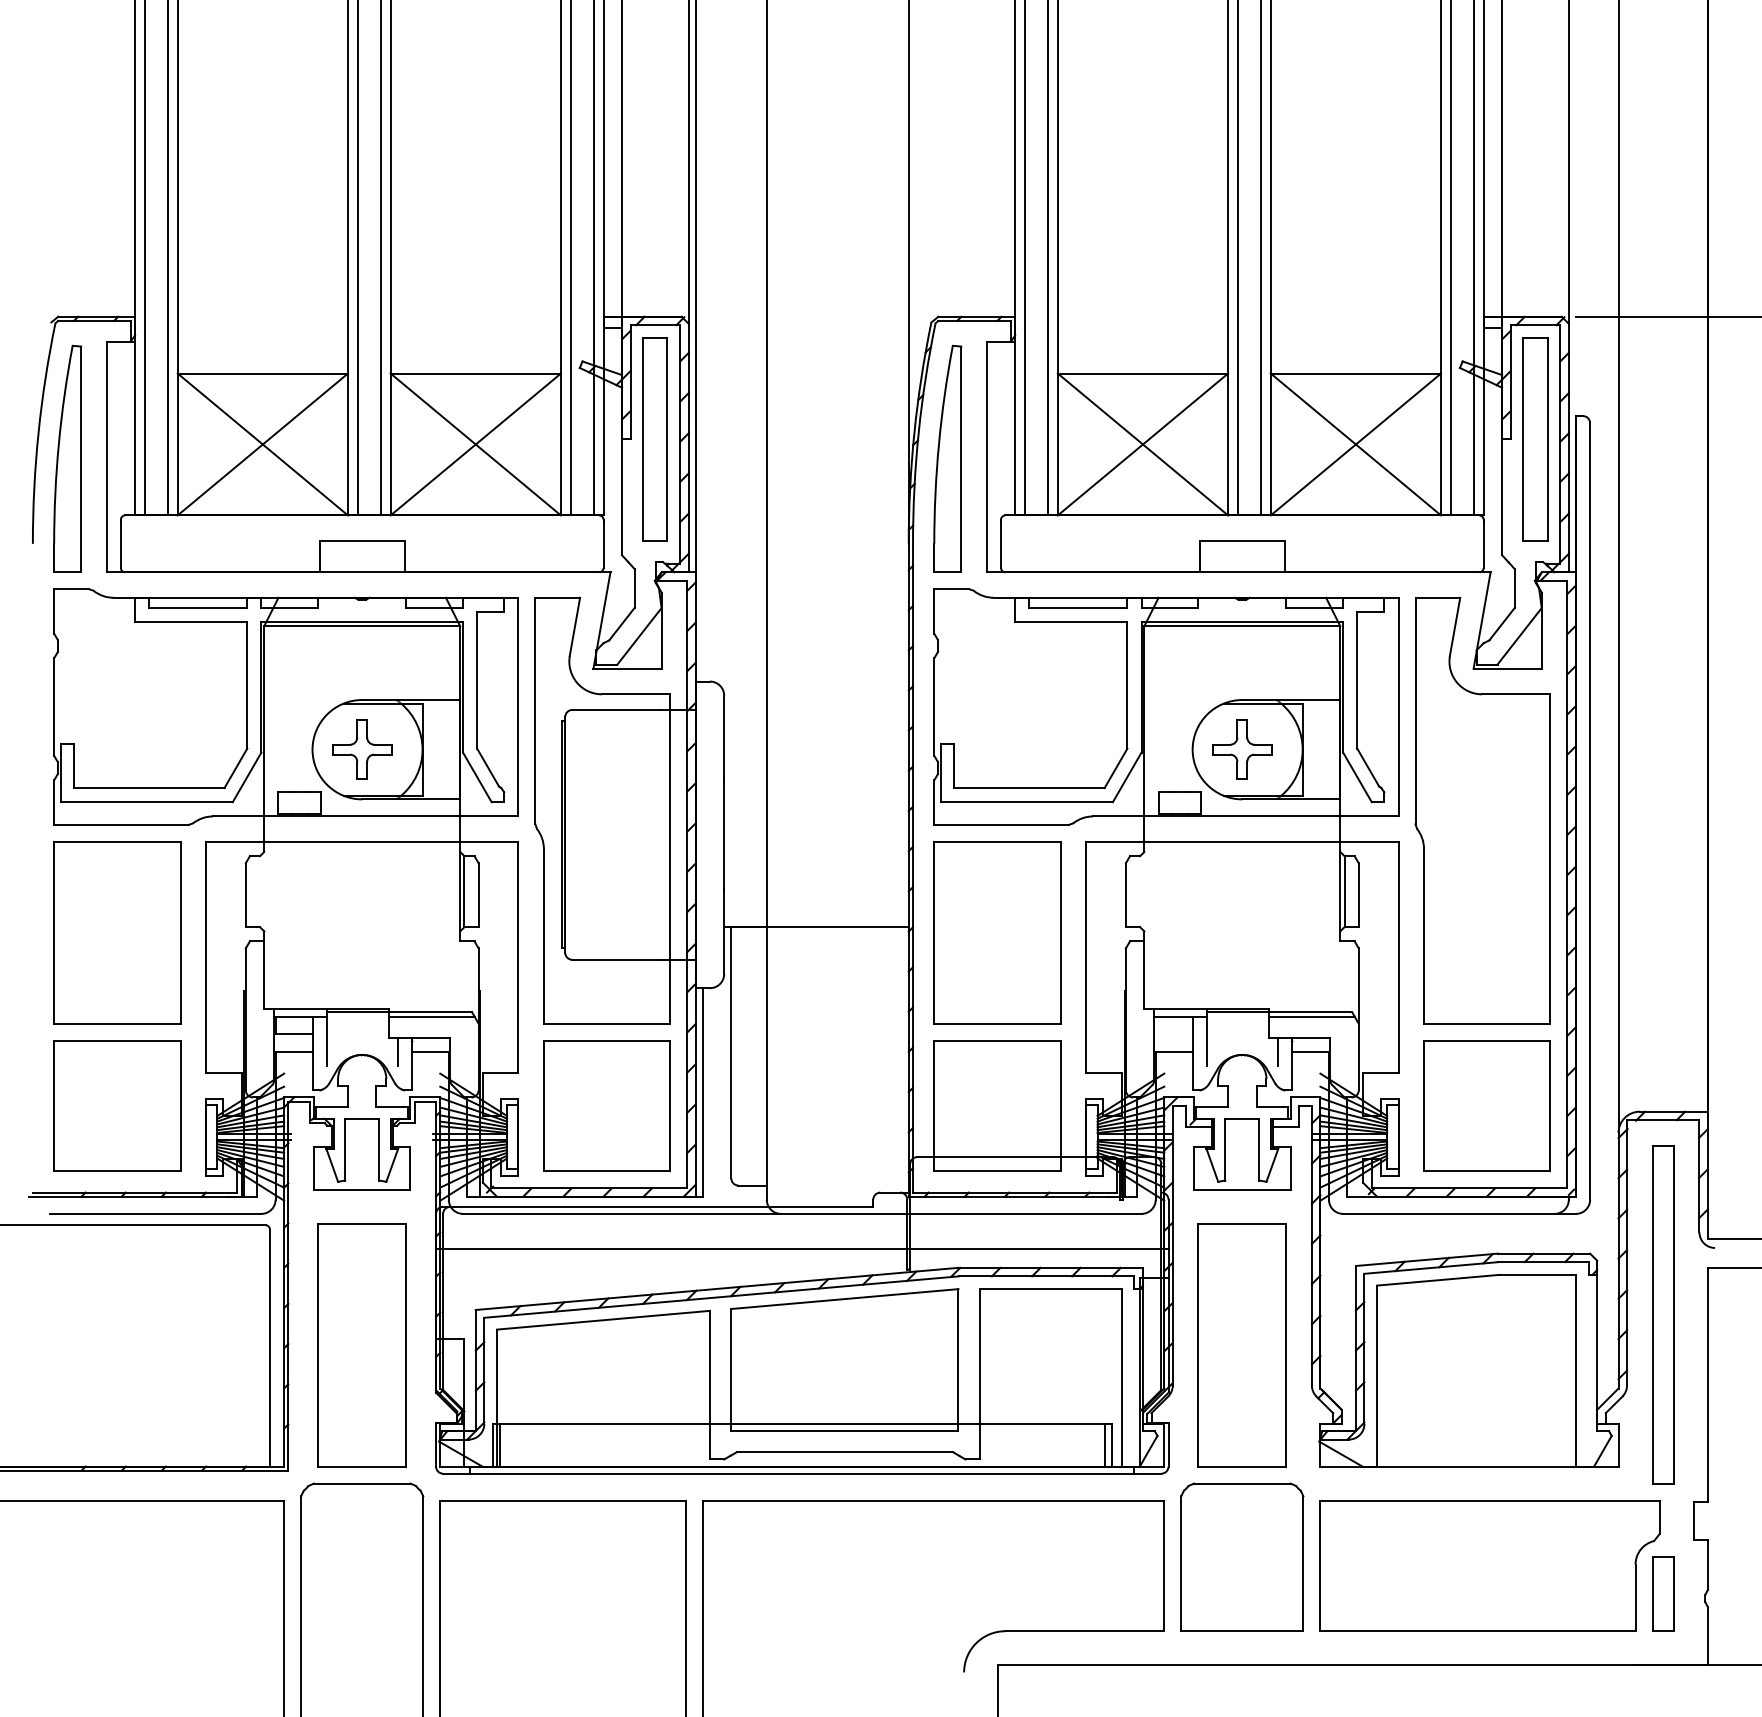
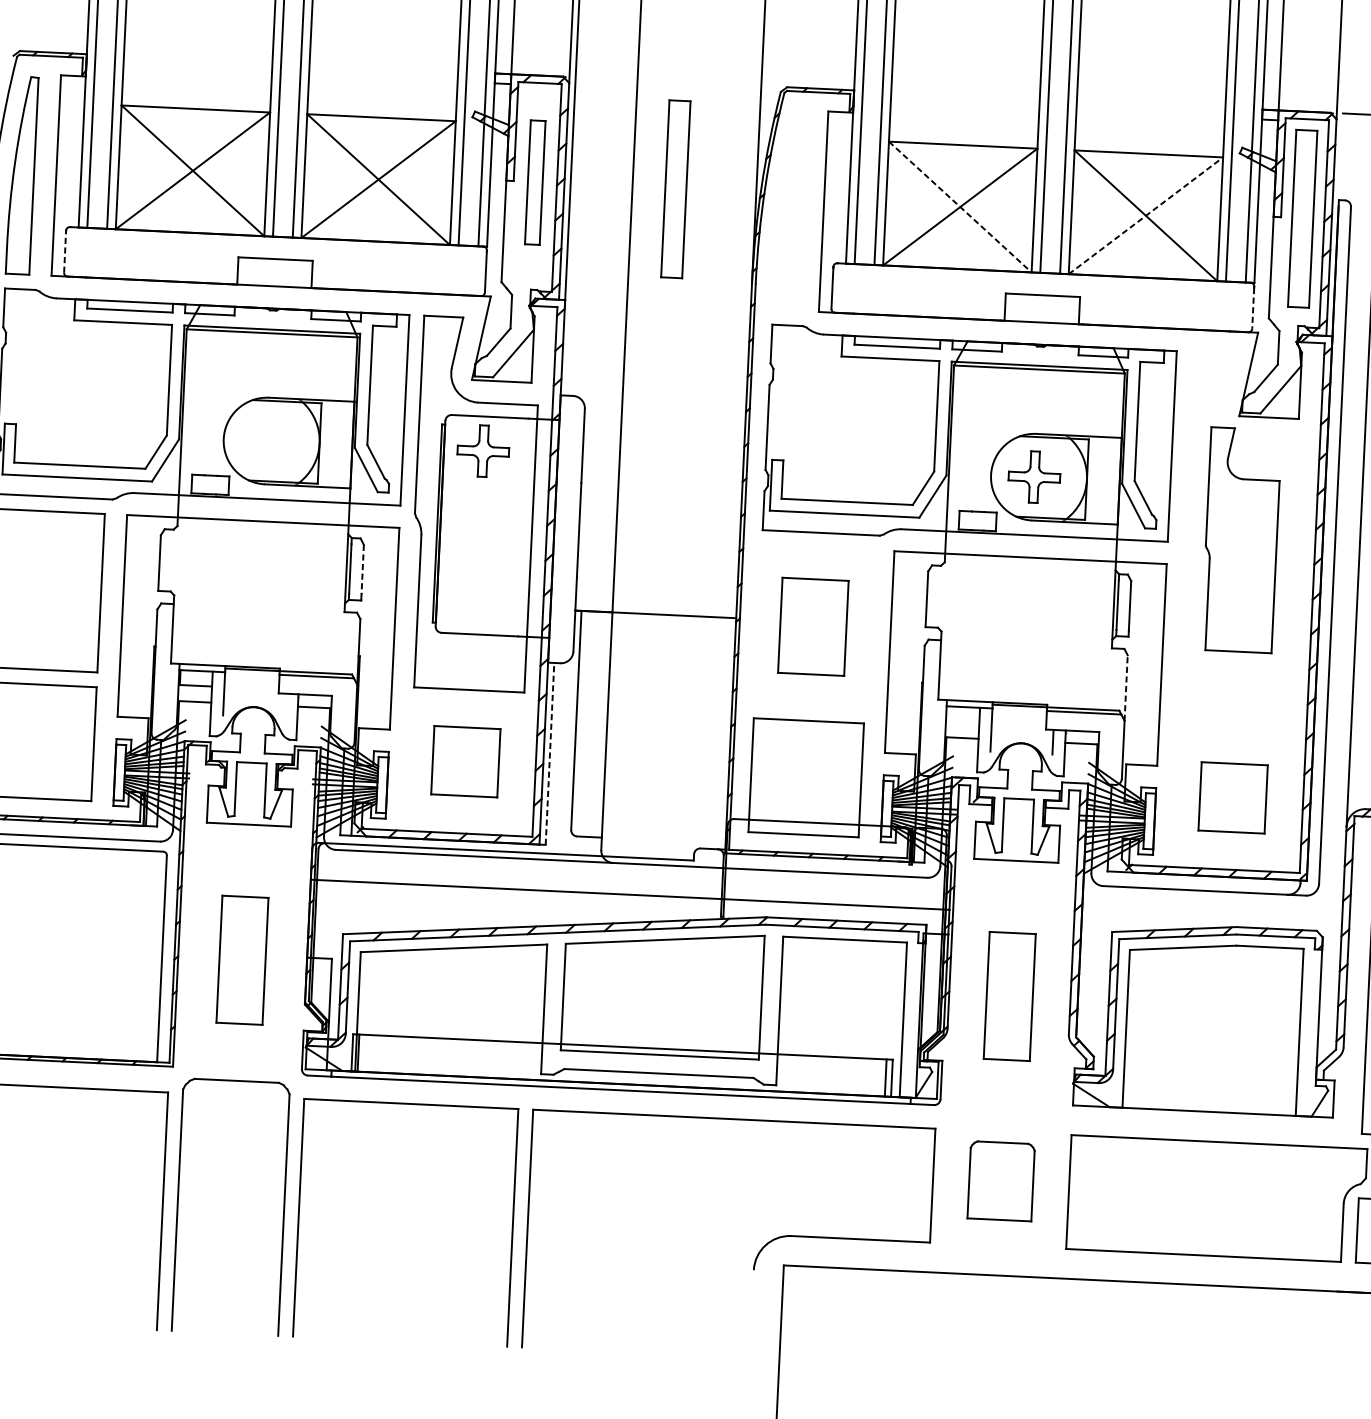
part: (654, 439) -> (534, 182), size x0.7
part: (816, 439) -> (675, 189), added
line: (1142, 444) -> (959, 207), solid -> dashed
line: (1355, 444) -> (1145, 215), solid -> dashed
part: (947, 458) -> (789, 211), removed
line: (120, 544) -> (64, 252), solid -> dashed
line: (1483, 545) -> (1253, 309), solid -> dashed
part: (362, 749) -> (483, 451), moved
part: (1482, 810) -> (1241, 540), size x0.6
line: (478, 892) -> (362, 570), solid -> dashed
part: (997, 932) -> (813, 626), size x0.6
line: (1358, 986) -> (1125, 688), solid -> dashed
line: (397, 1051) -> (285, 705), removed
line: (702, 1092) -> (549, 753), solid -> dashed
part: (606, 1105) -> (465, 761), size x0.6
part: (1486, 1105) -> (1232, 797), size x0.6
part: (361, 1345) -> (241, 960), size x0.6
part: (1241, 1345) -> (1009, 996), size x0.6
part: (1242, 1556) -> (1001, 1180), size x0.6

